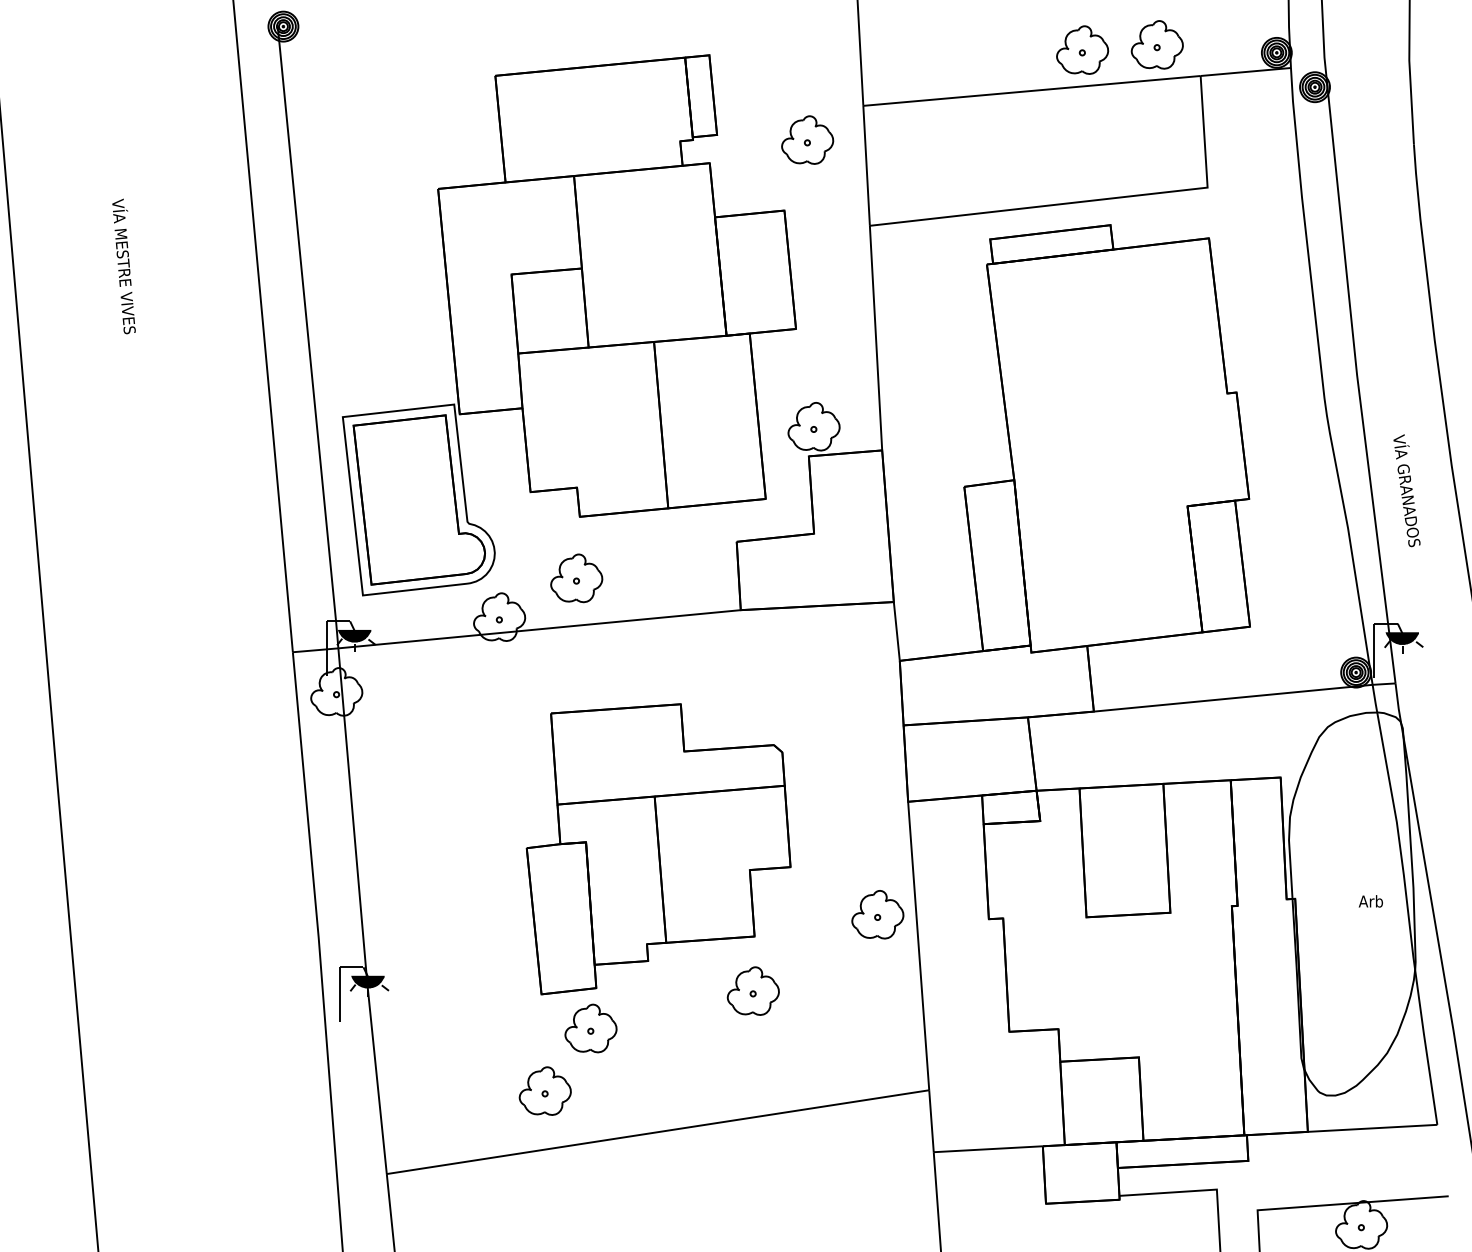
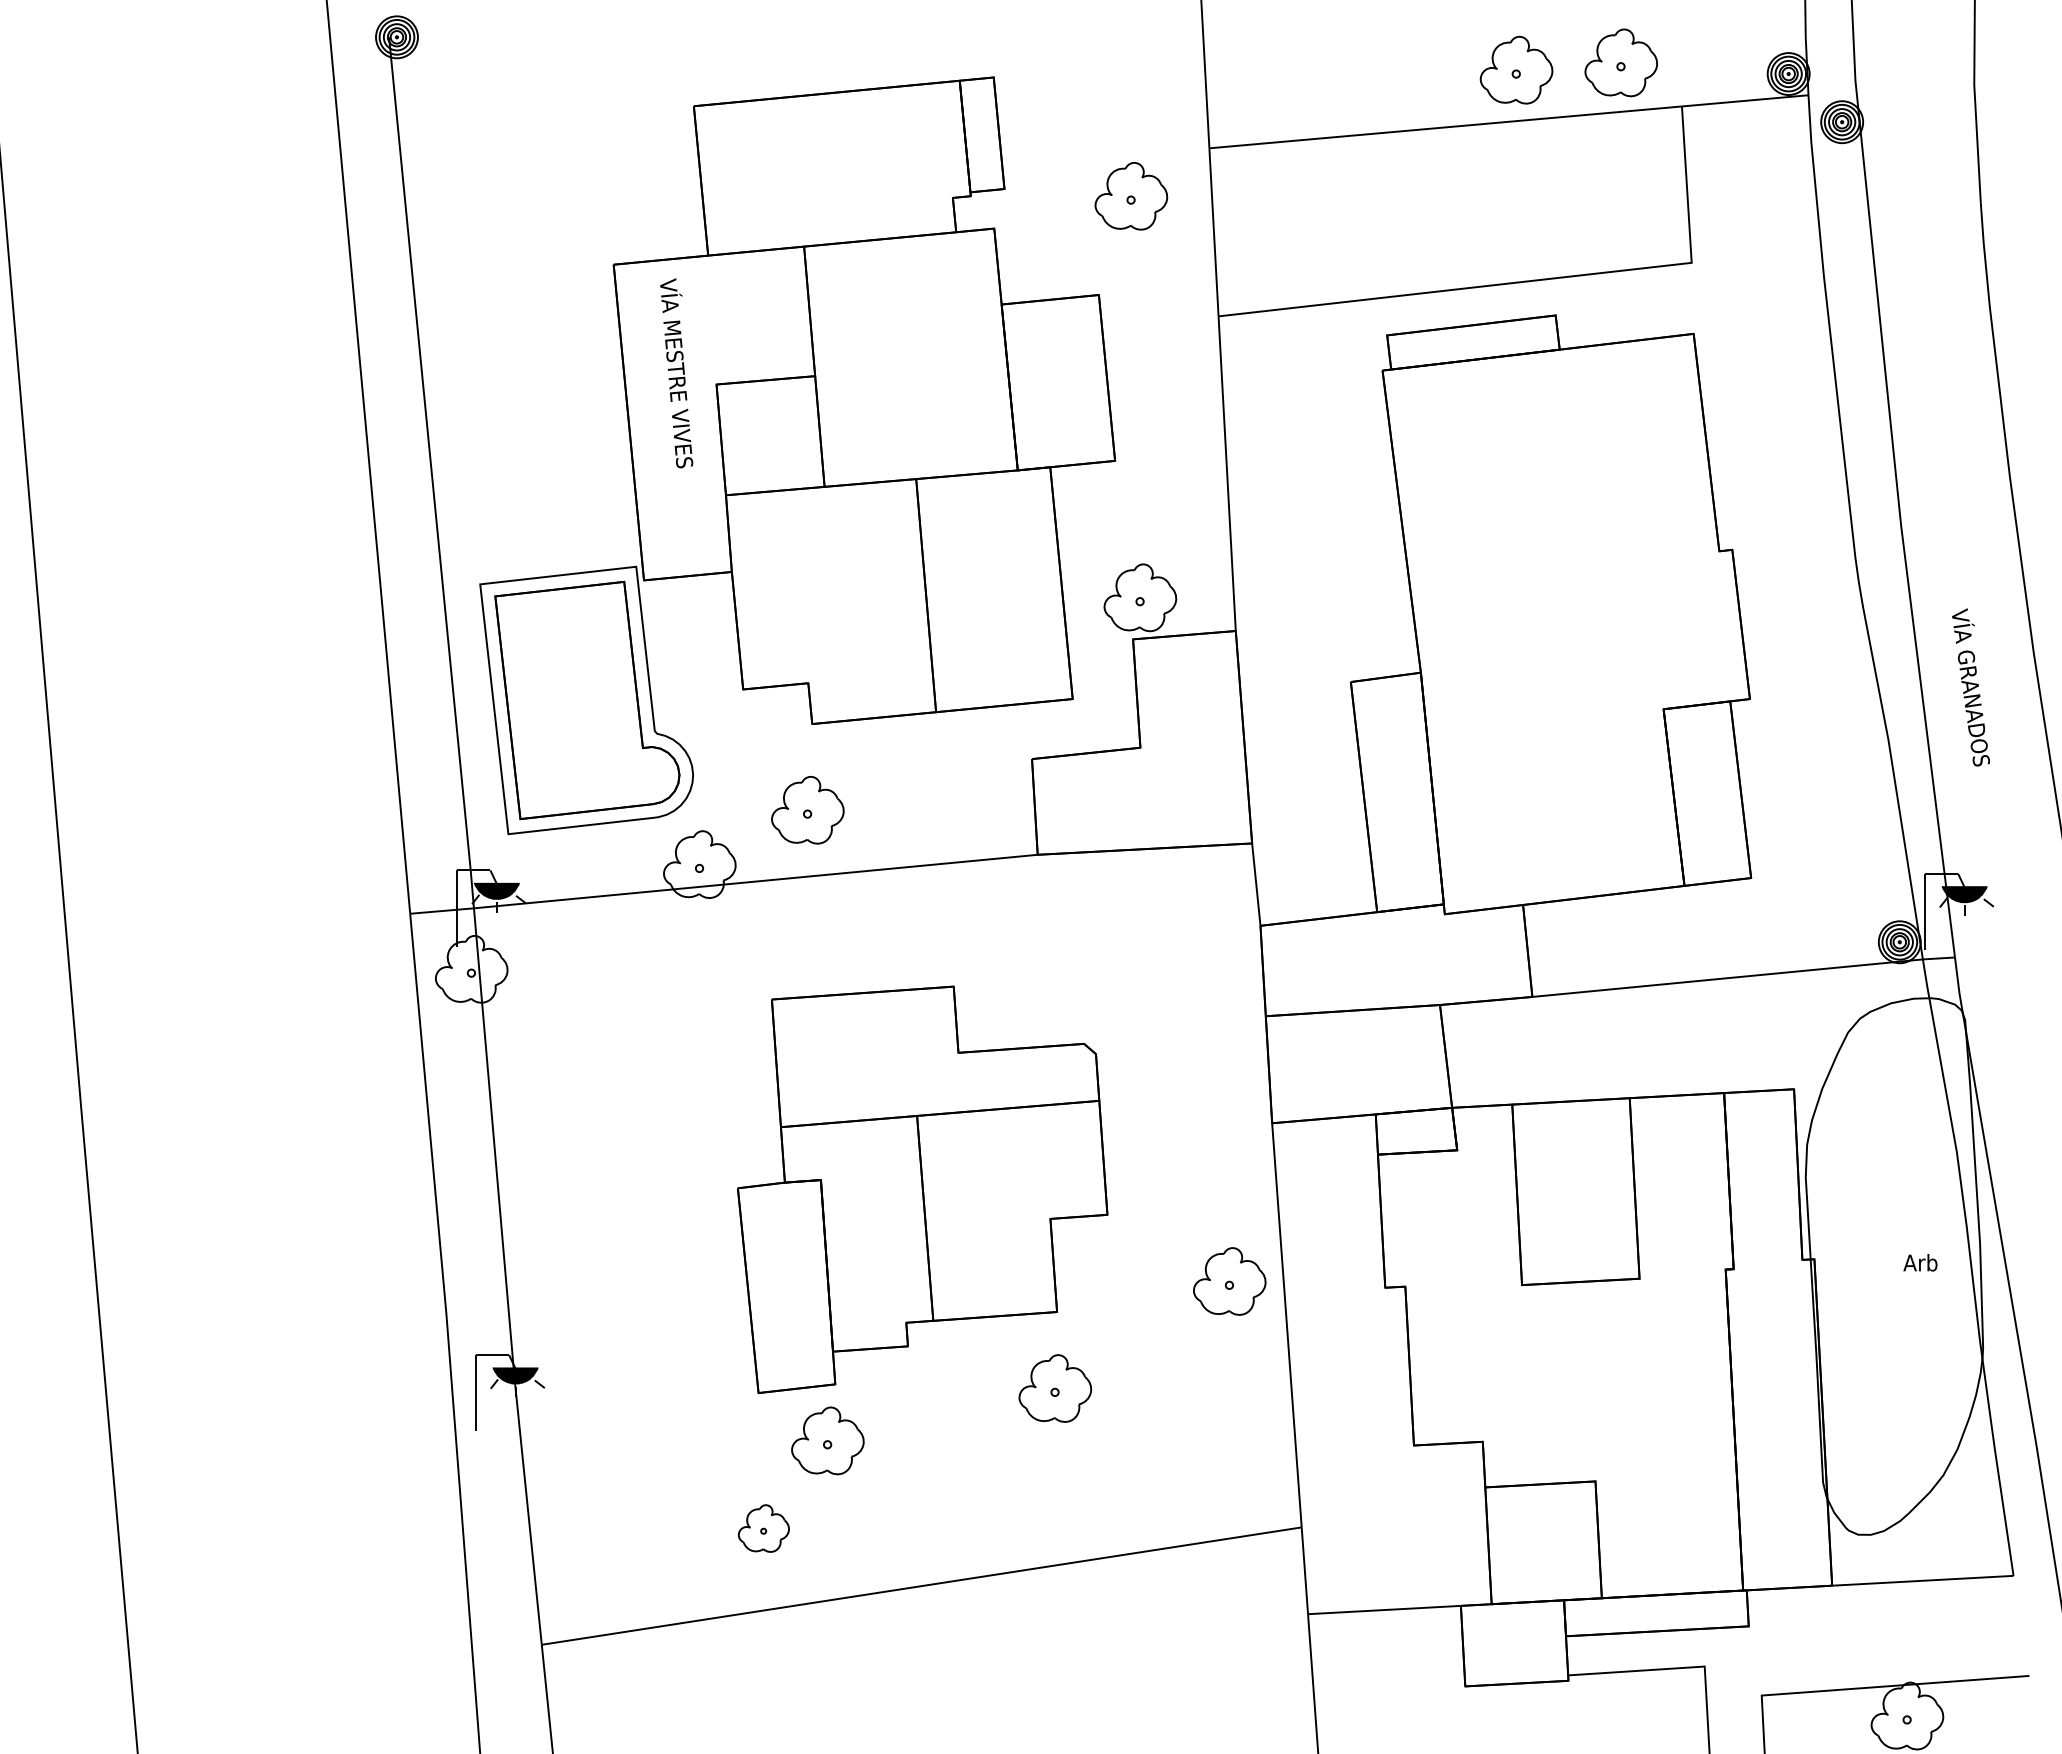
text: (123, 266) -> (676, 373), moved
part: (545, 1091) -> (763, 1528), size x0.7

